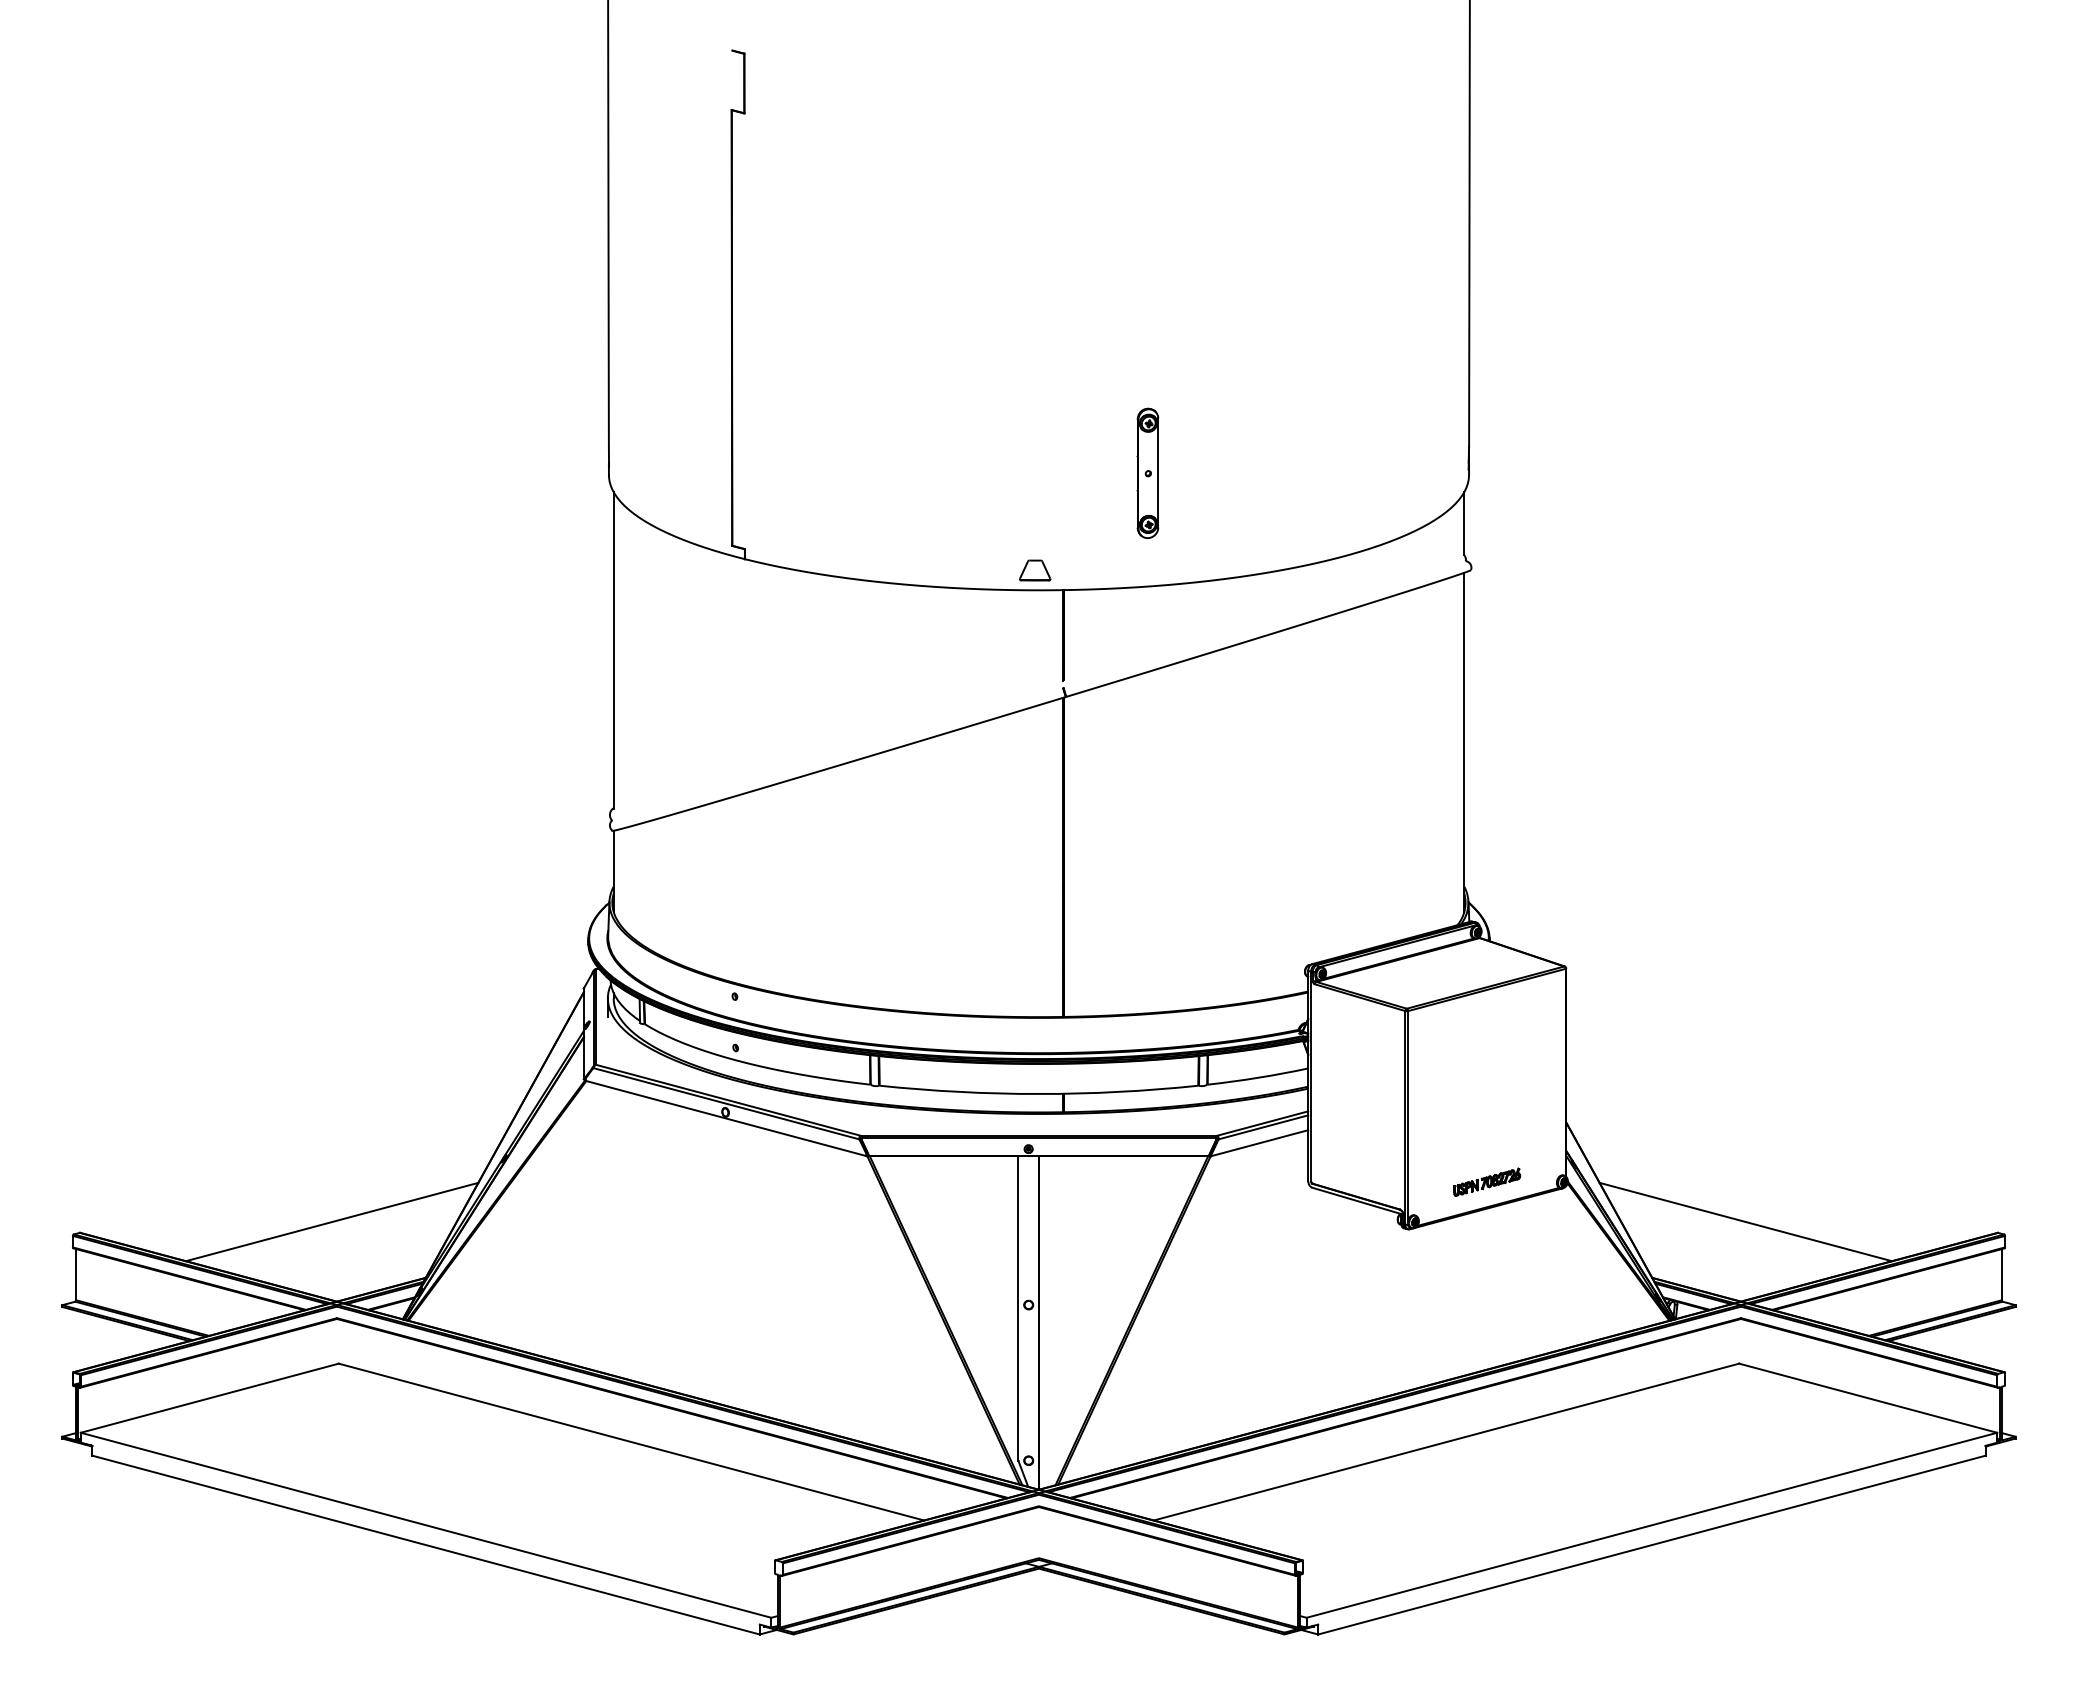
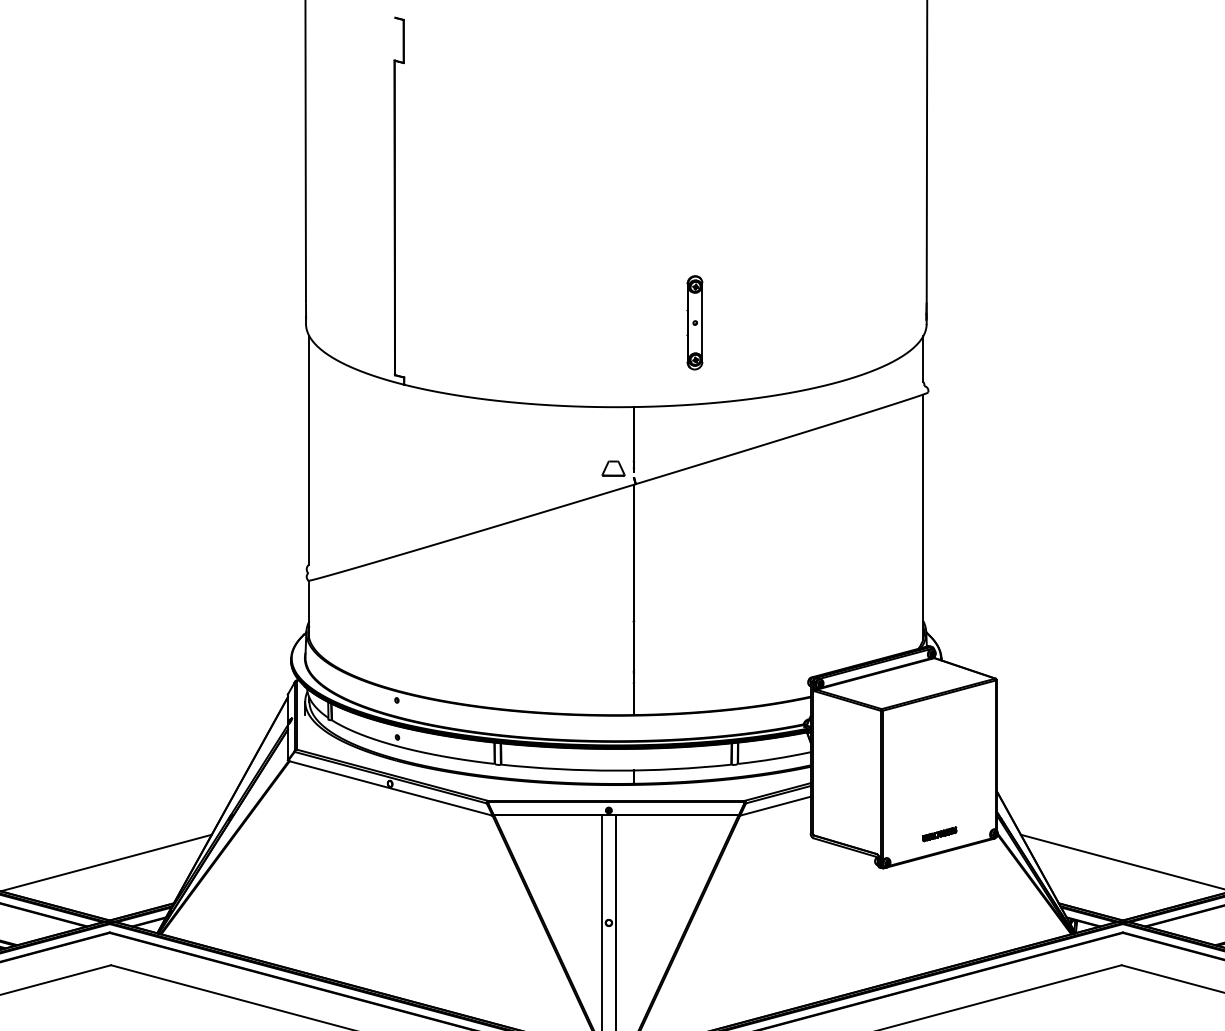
part: (1035, 570) -> (613, 468), moved
part: (1487, 1181) -> (939, 833), size x0.7

